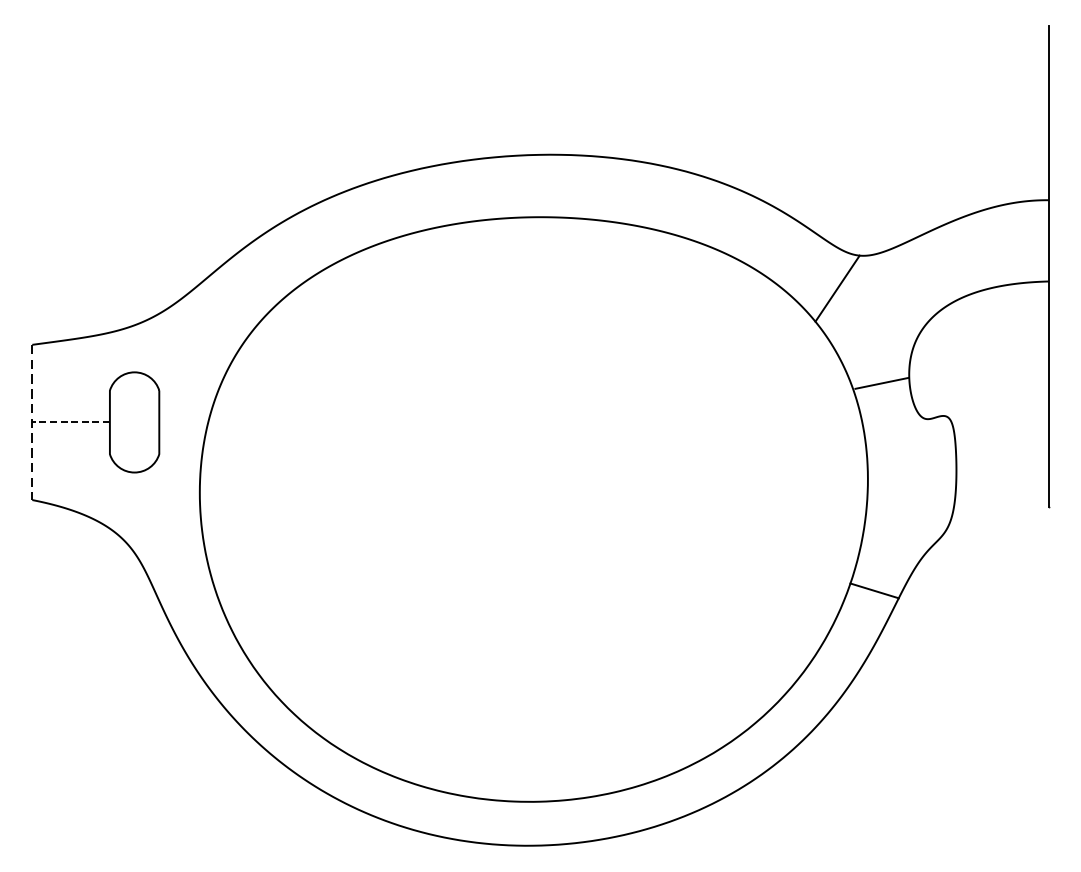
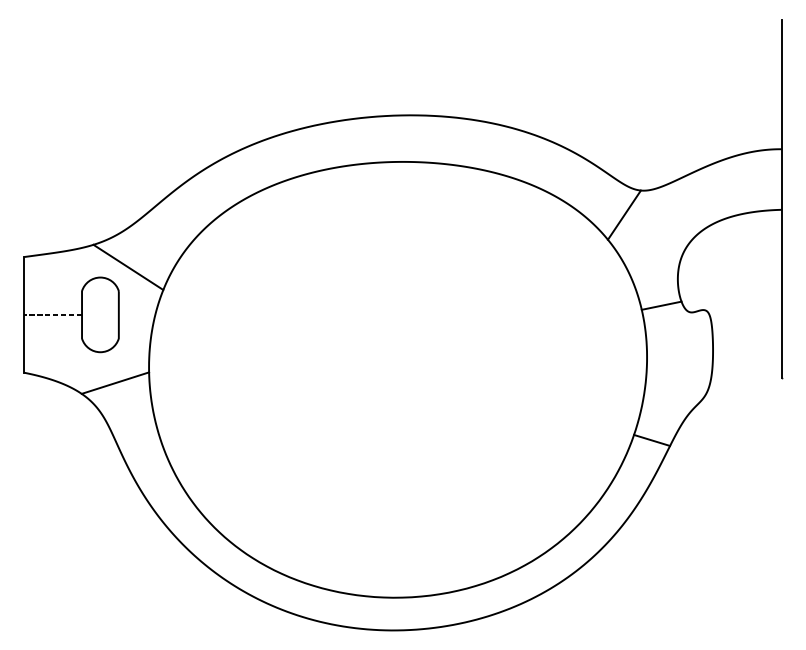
line: (172, 358) -> (128, 267), added
line: (881, 383) -> (661, 305), moved
line: (32, 421) -> (24, 314), dashed -> solid
line: (154, 513) -> (115, 382), added

